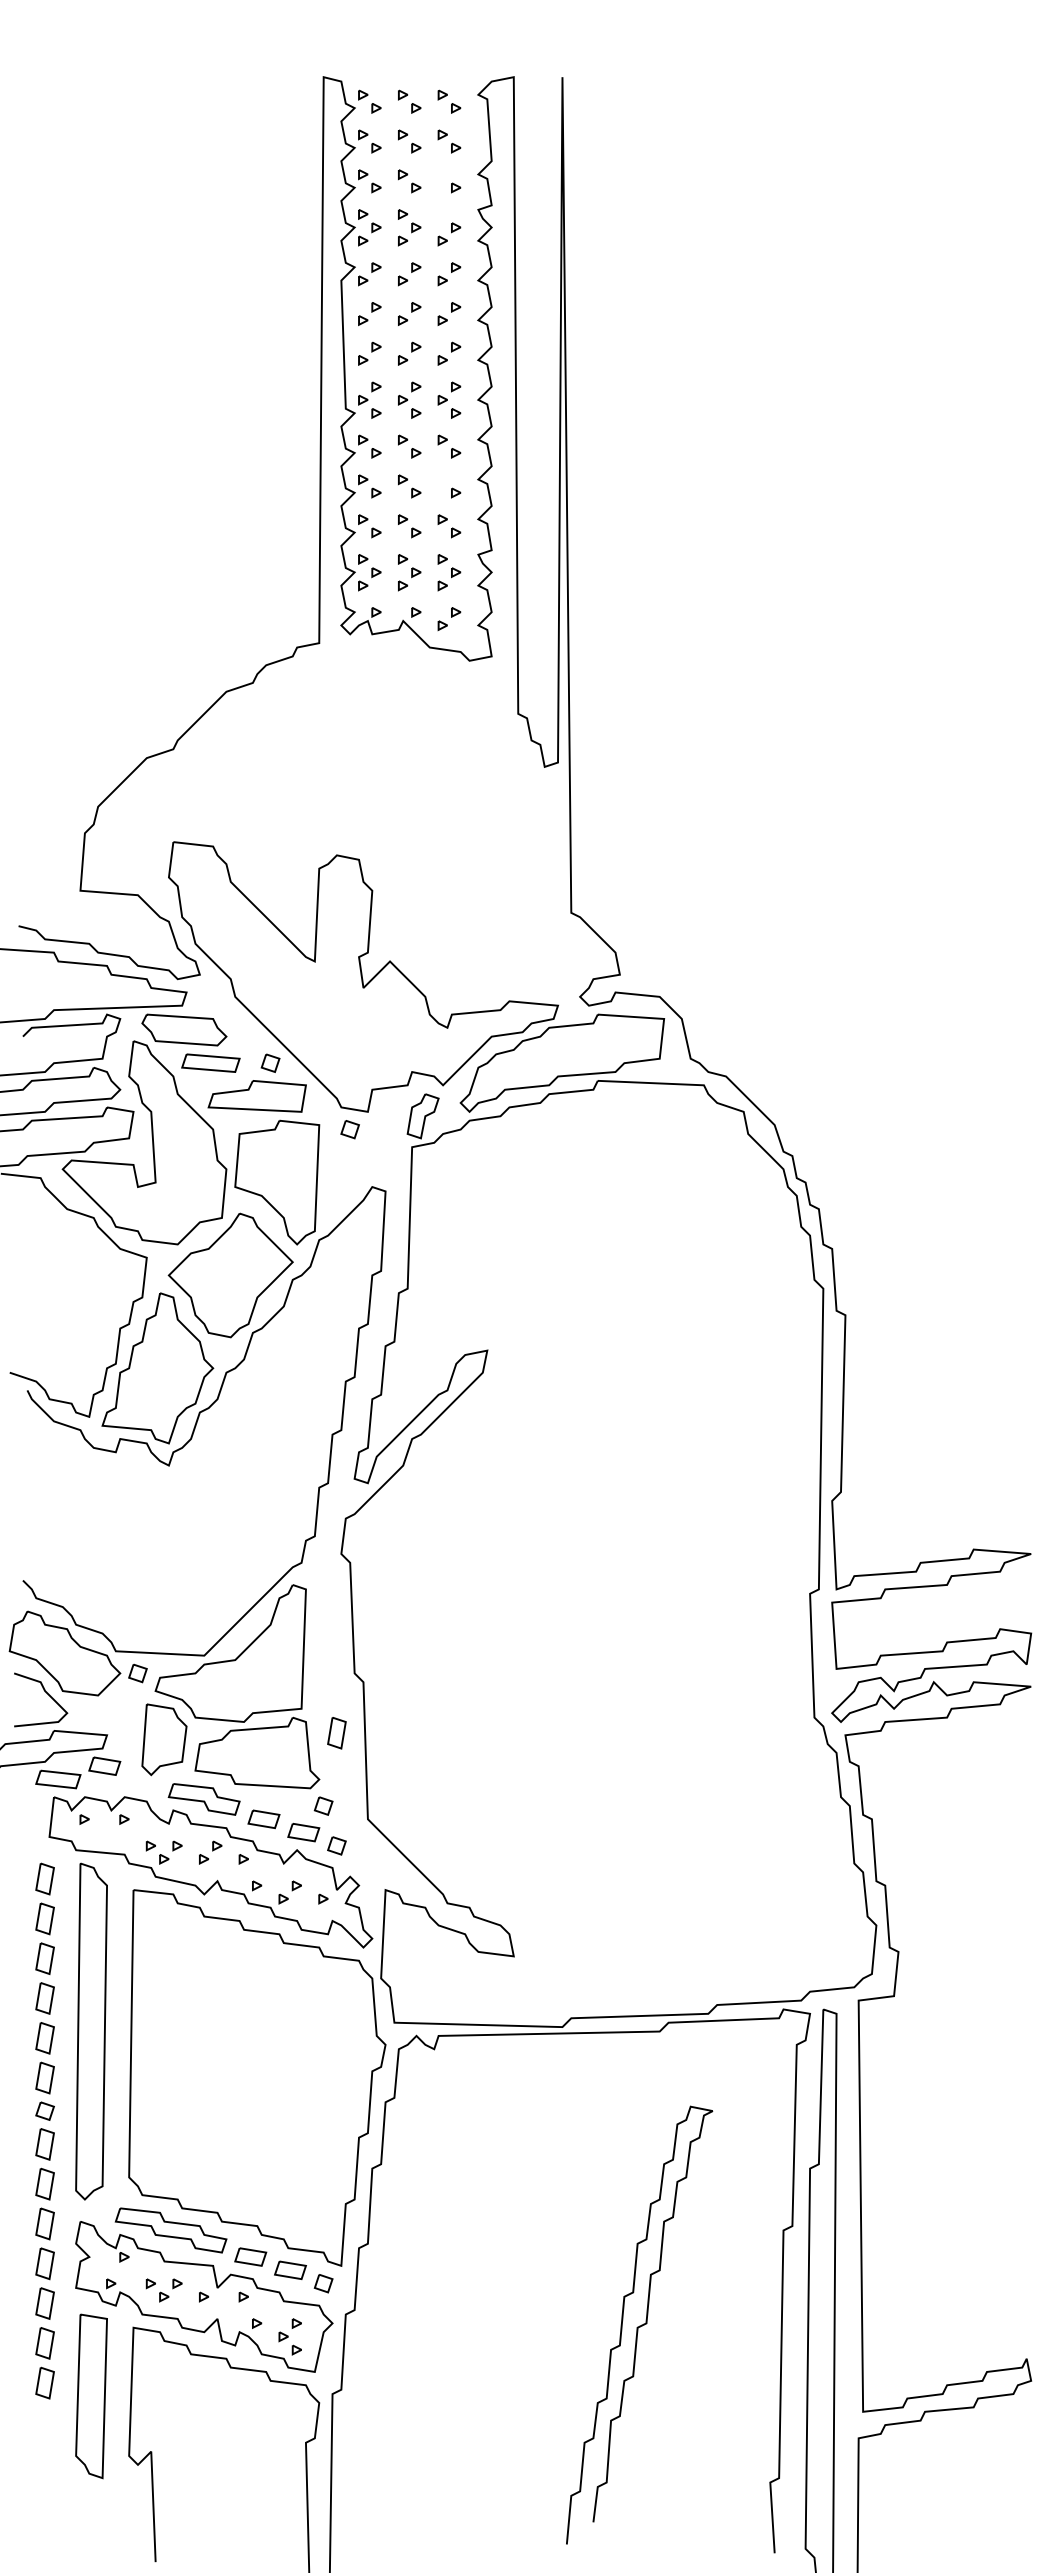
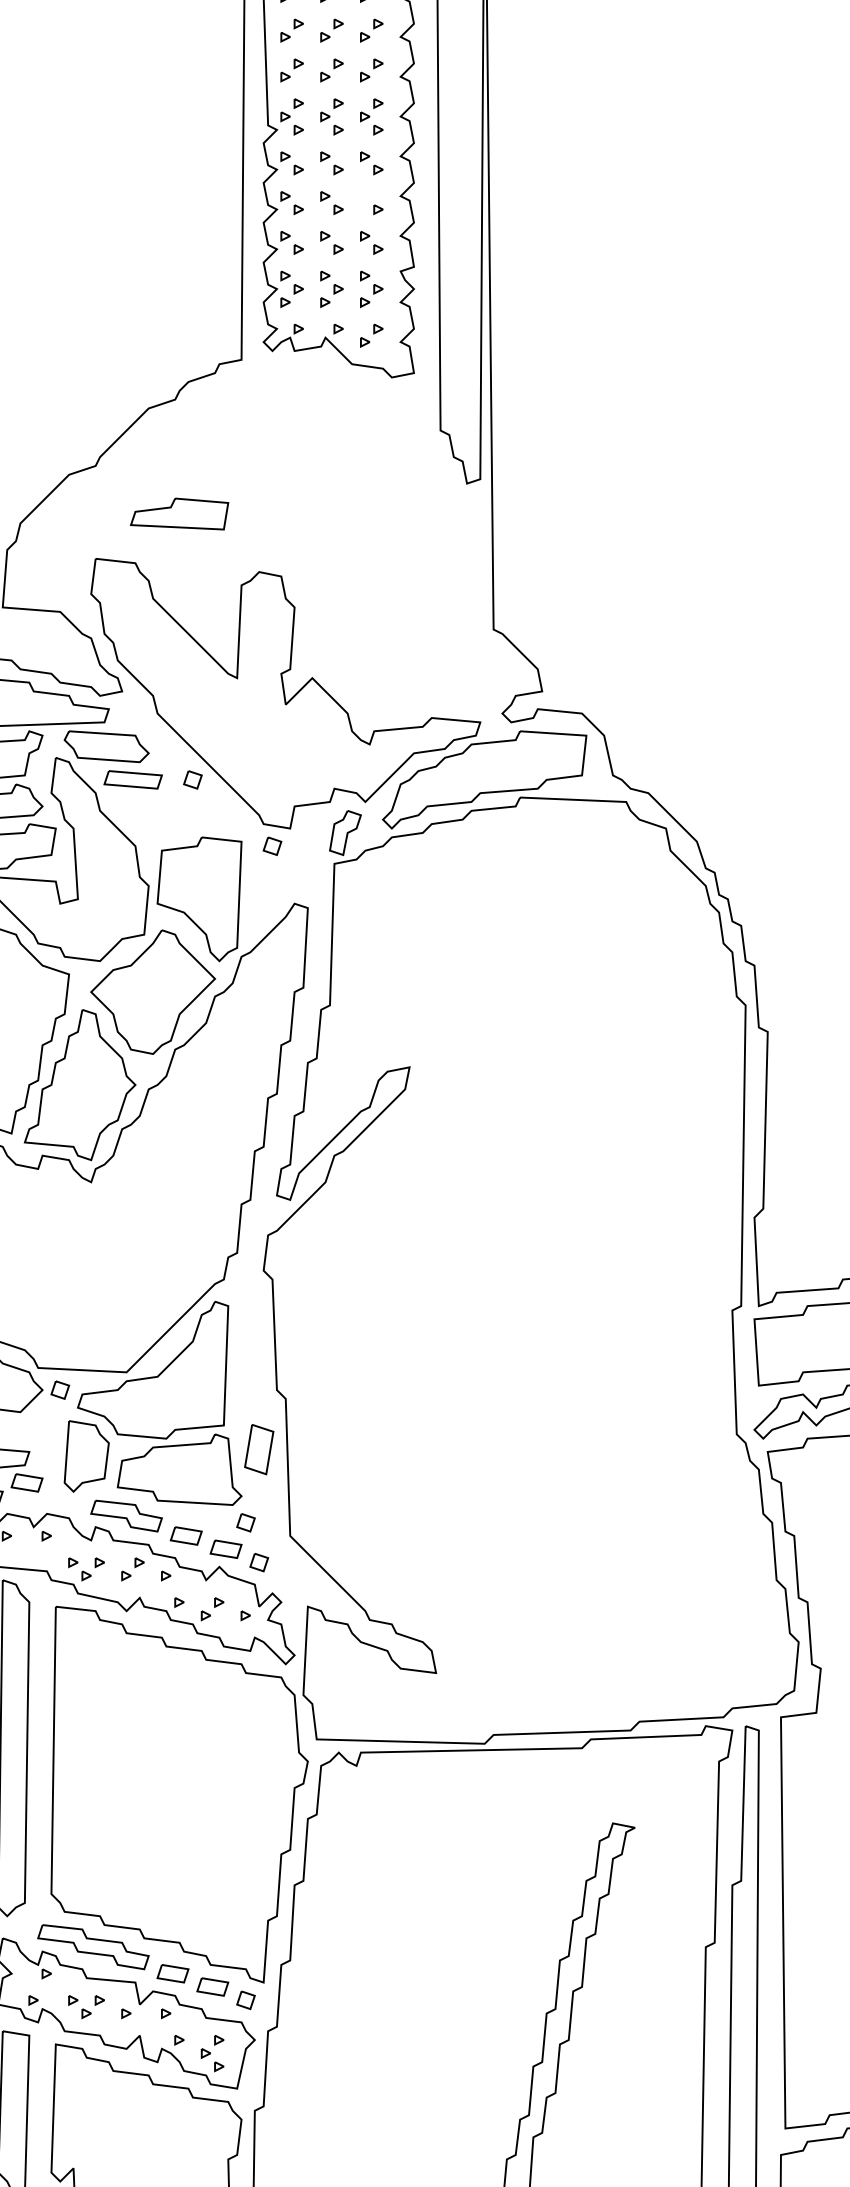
part: (256, 1096) -> (178, 514), moved
part: (336, 1733) -> (258, 1450), size x1.6

